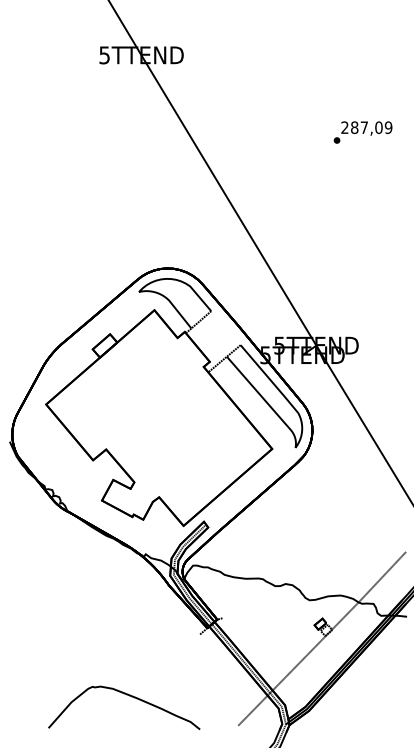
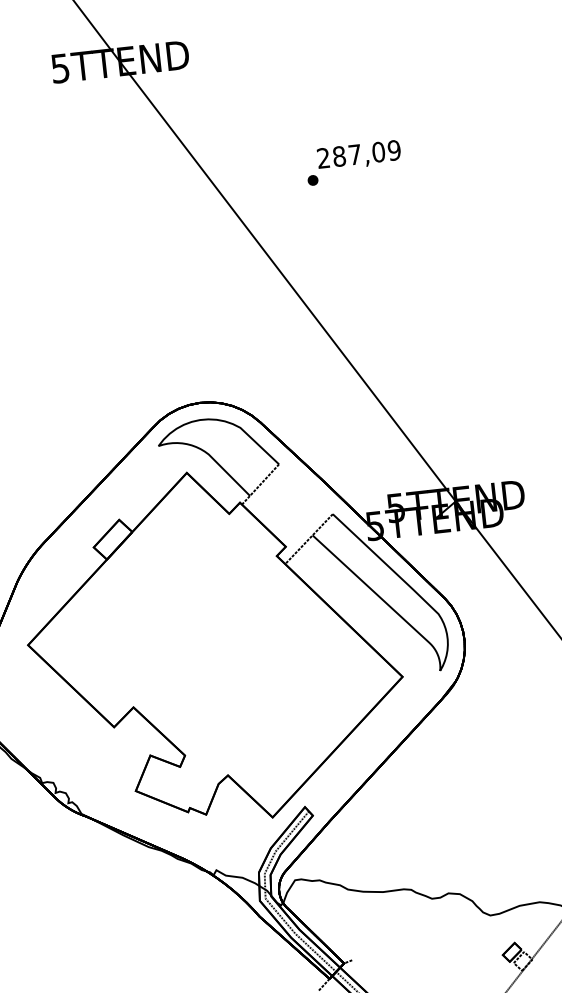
text: (362, 132) -> (352, 162), moved

